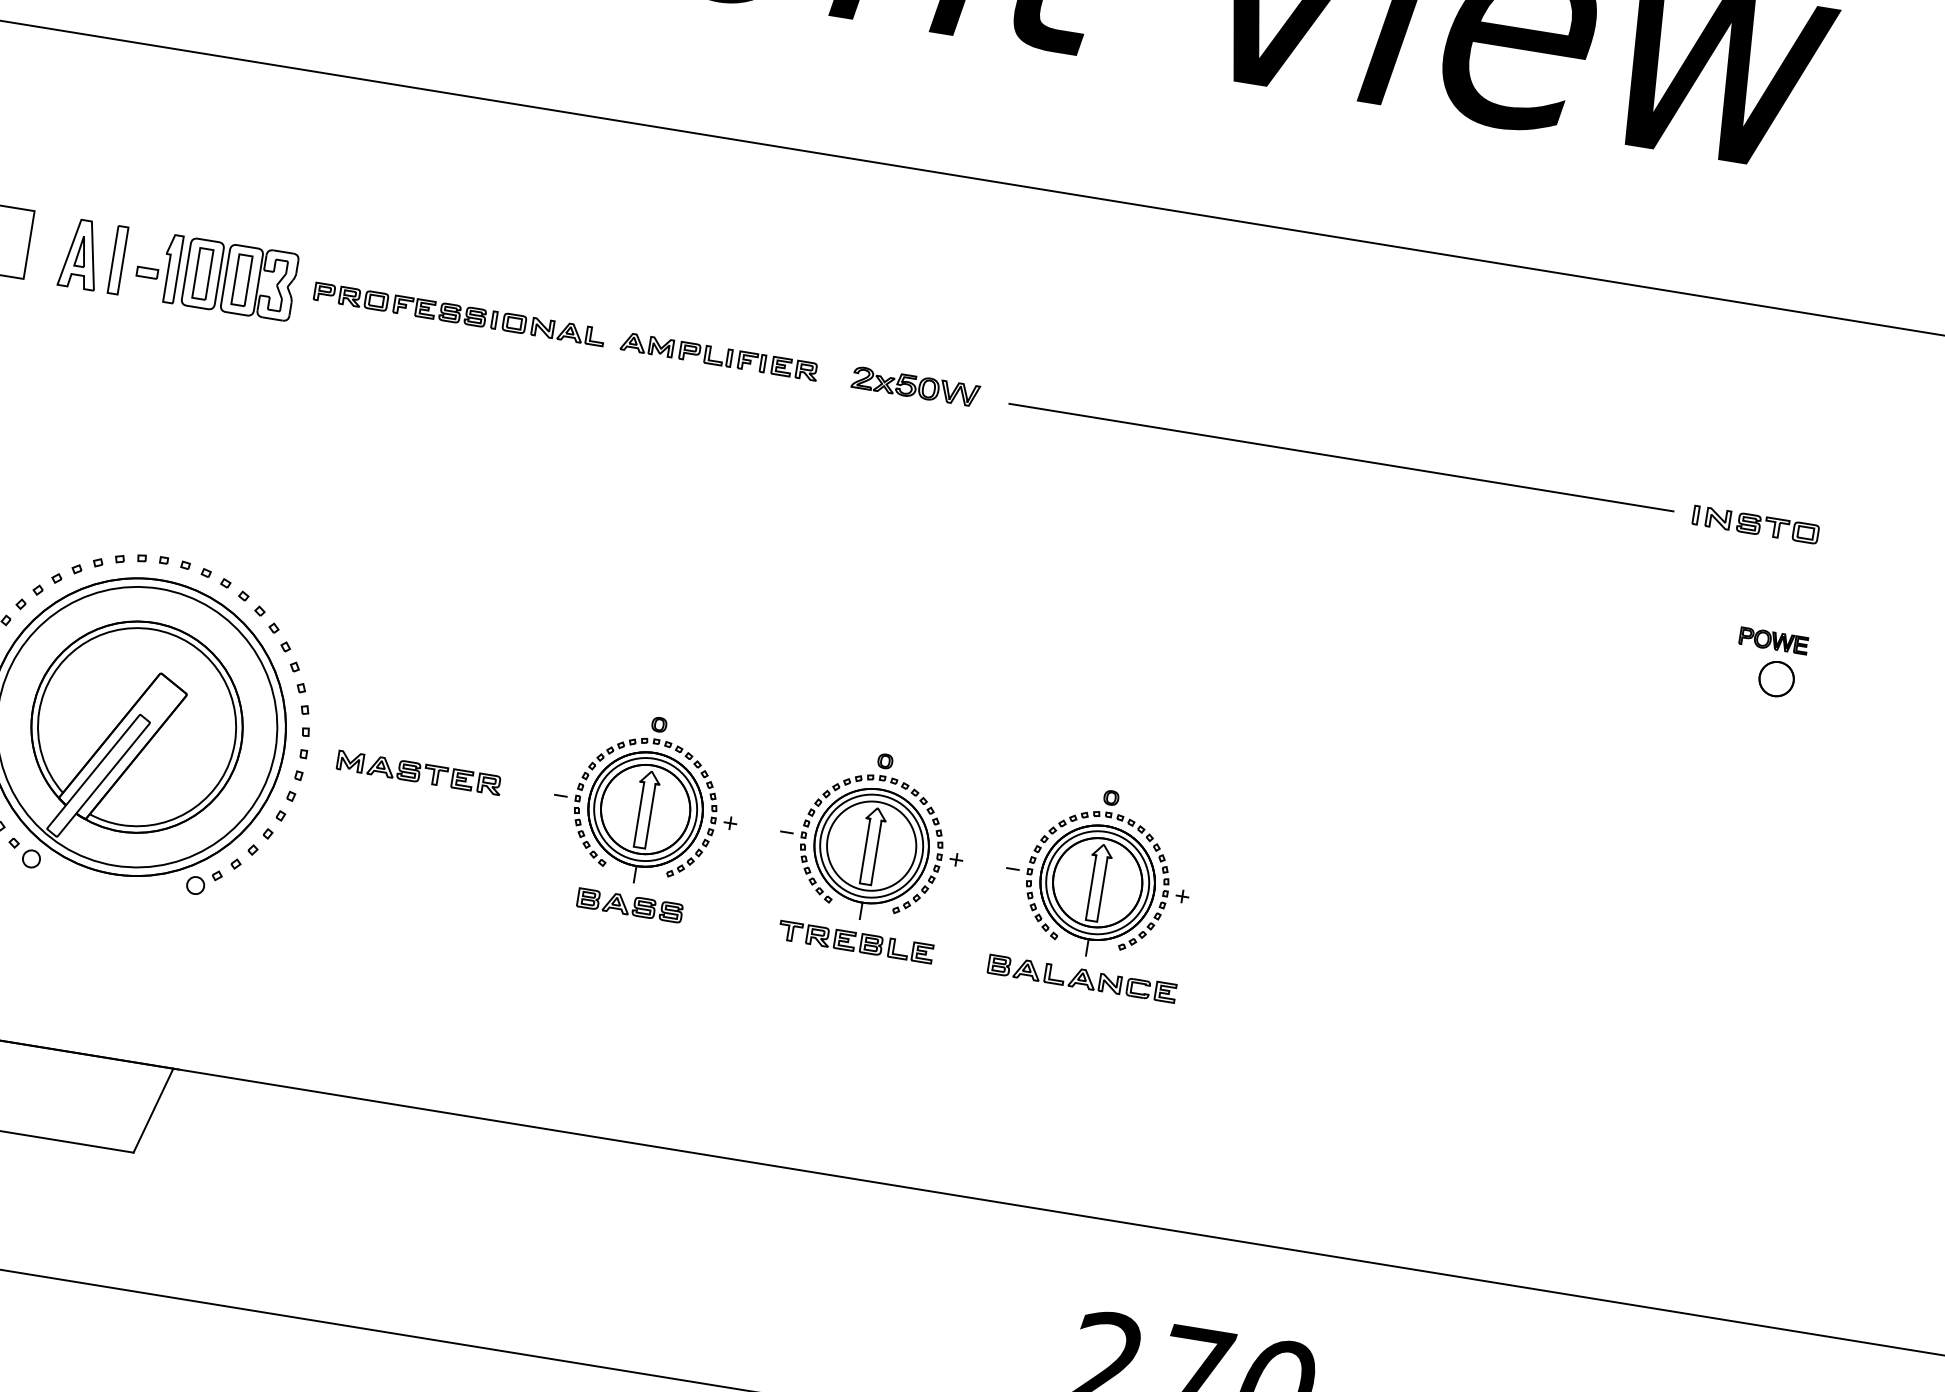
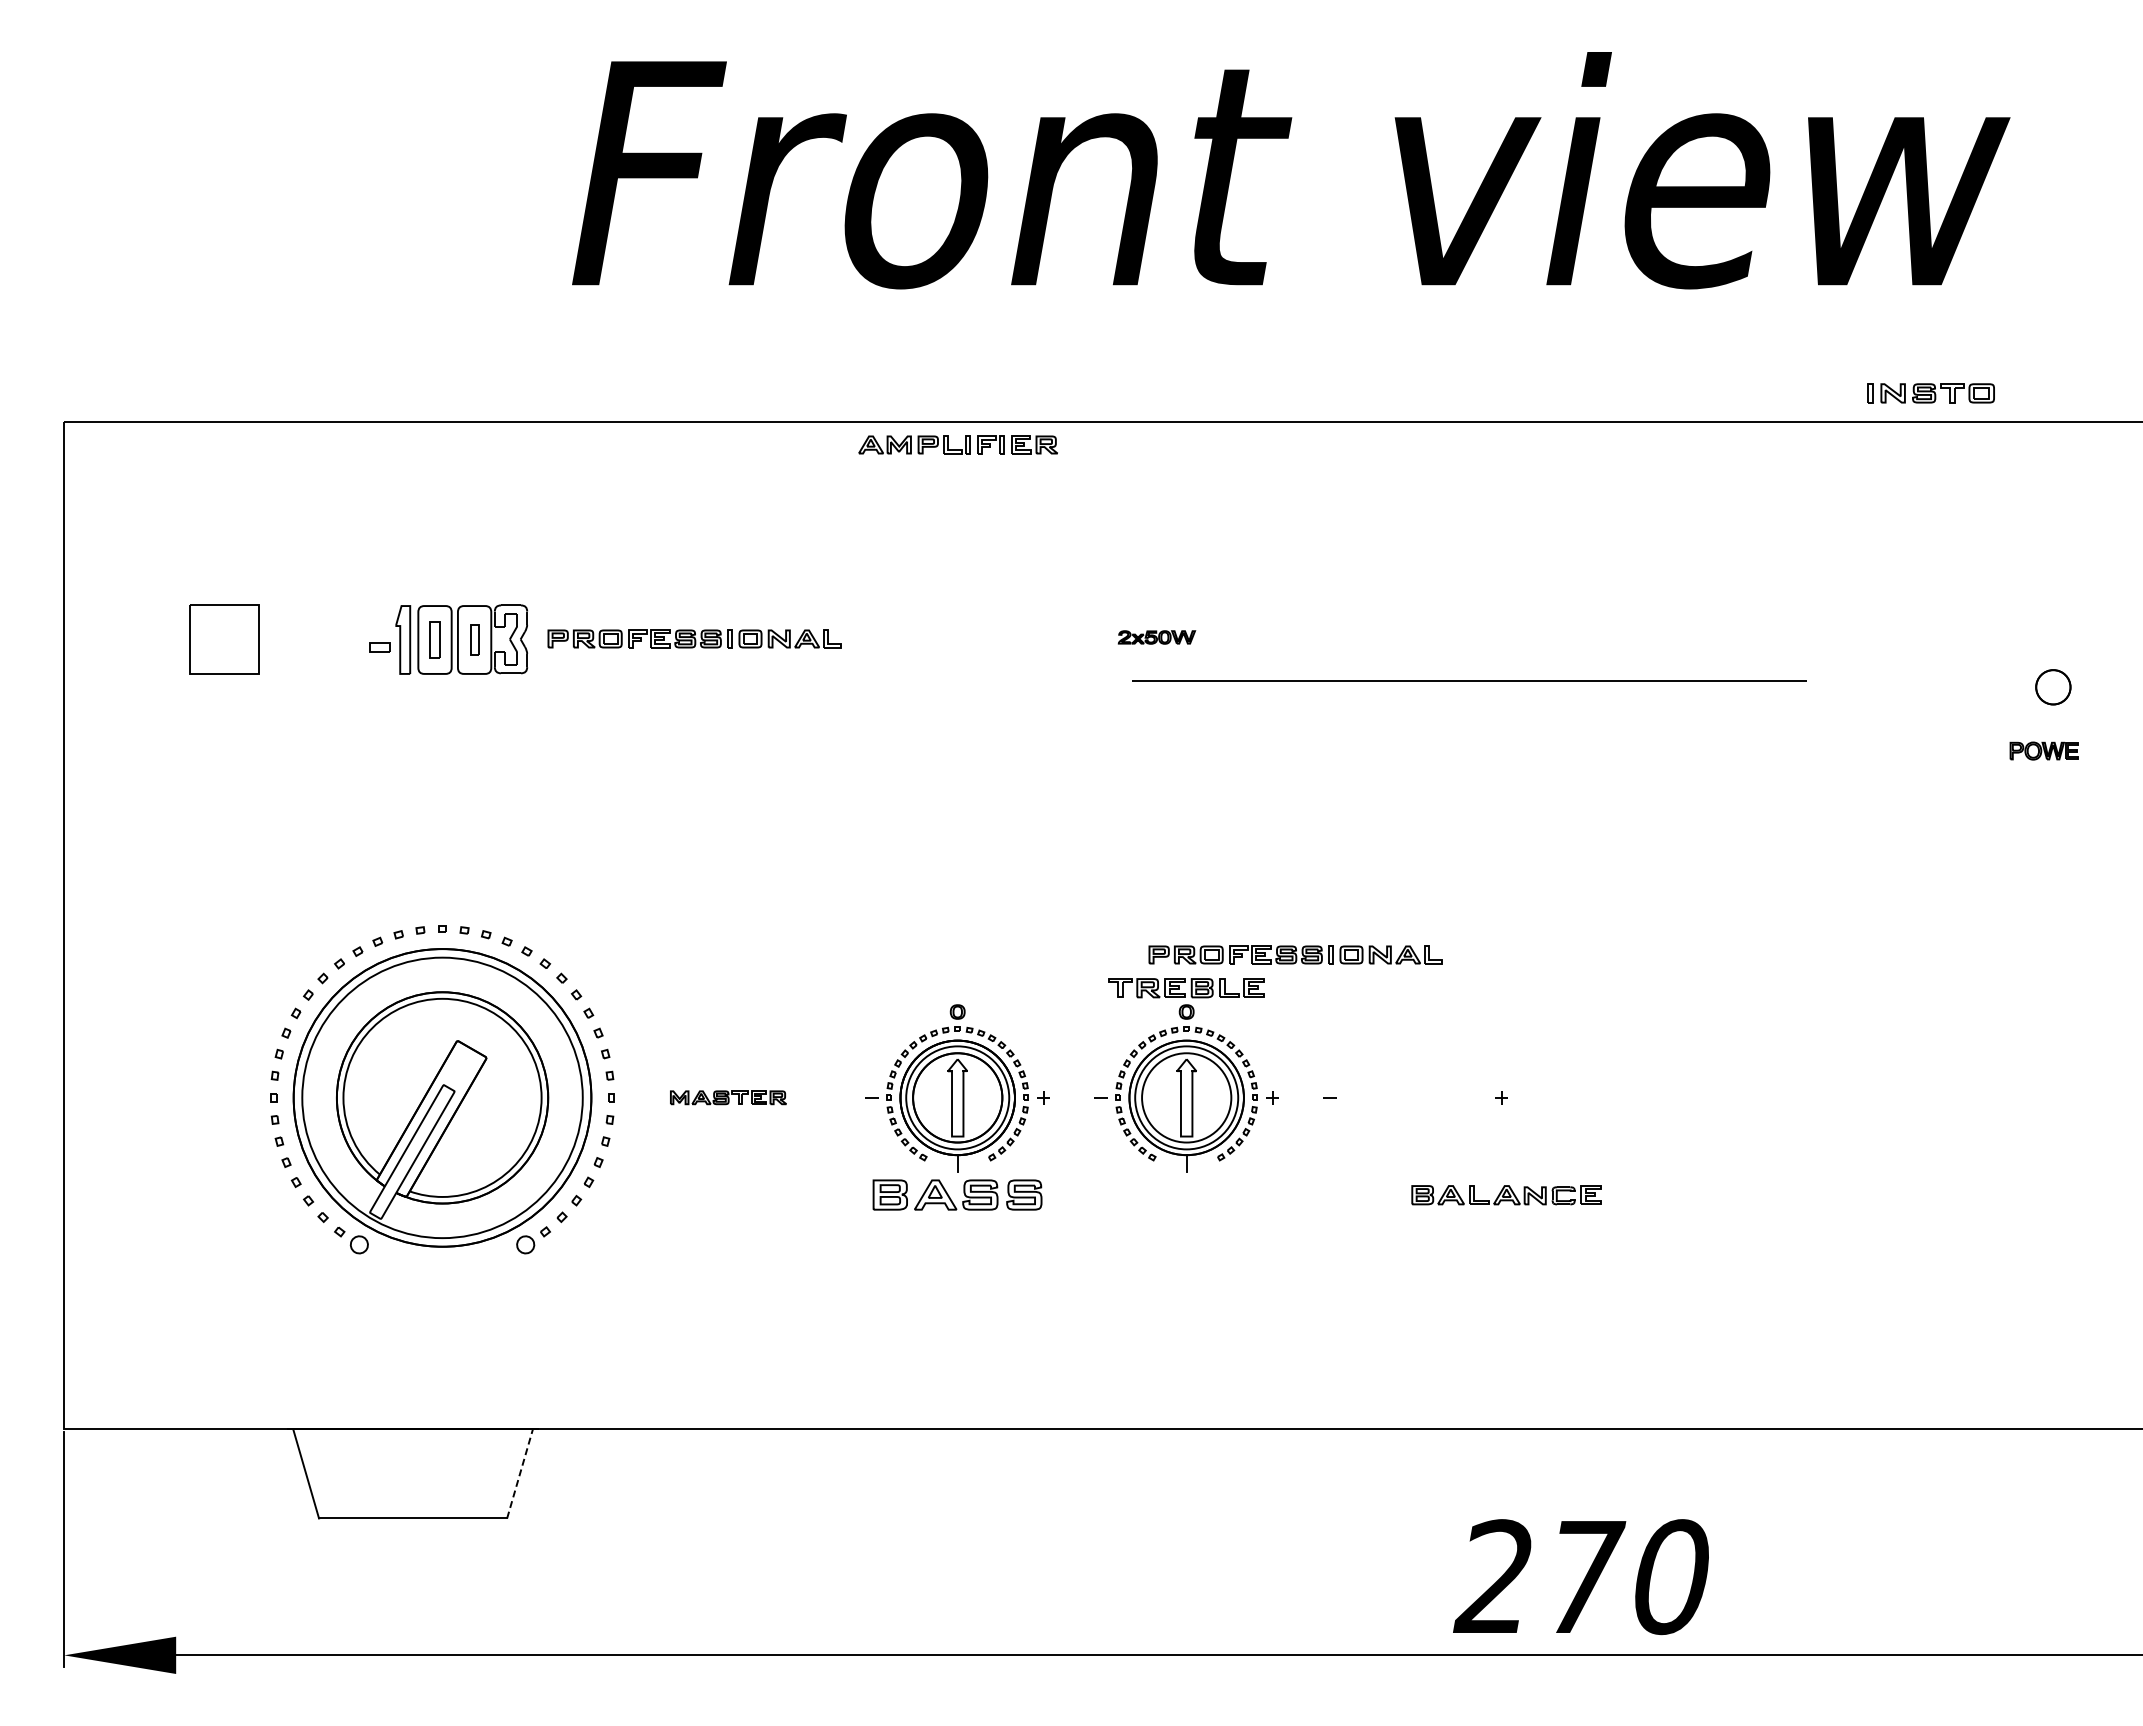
part: (81, 253) -> (311, 639), removed
part: (117, 259) -> (348, 639), removed
part: (202, 273) -> (434, 639), size x0.7
part: (241, 279) -> (474, 639), size x0.6
part: (718, 356) -> (957, 444), moved
part: (915, 386) -> (1156, 637), size x0.6
line: (1341, 456) -> (1469, 680), moved
part: (1755, 524) -> (1930, 393), moved
part: (1776, 679) -> (2053, 687), moved
part: (1001, 721) -> (1295, 954), added
part: (419, 772) -> (728, 1097), size x0.7
part: (1099, 873) -> (1415, 1088), removed
part: (629, 905) -> (957, 1195), size x1.6
part: (855, 942) -> (1186, 988), moved
part: (1081, 979) -> (1506, 1195), moved
line: (153, 1110) -> (520, 1473), solid -> dashed

